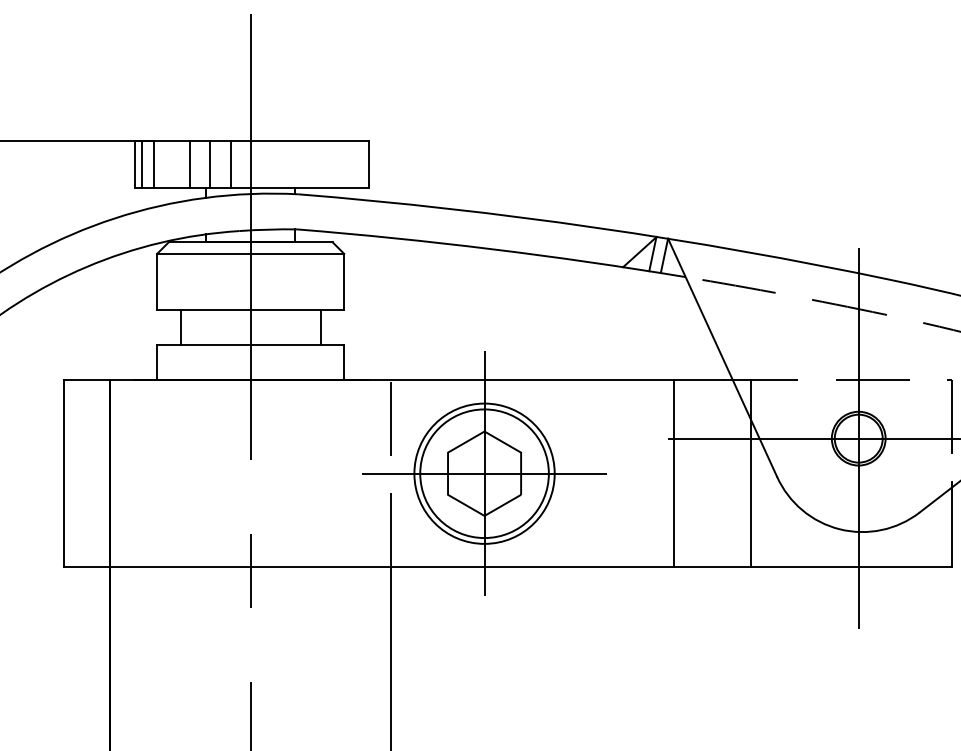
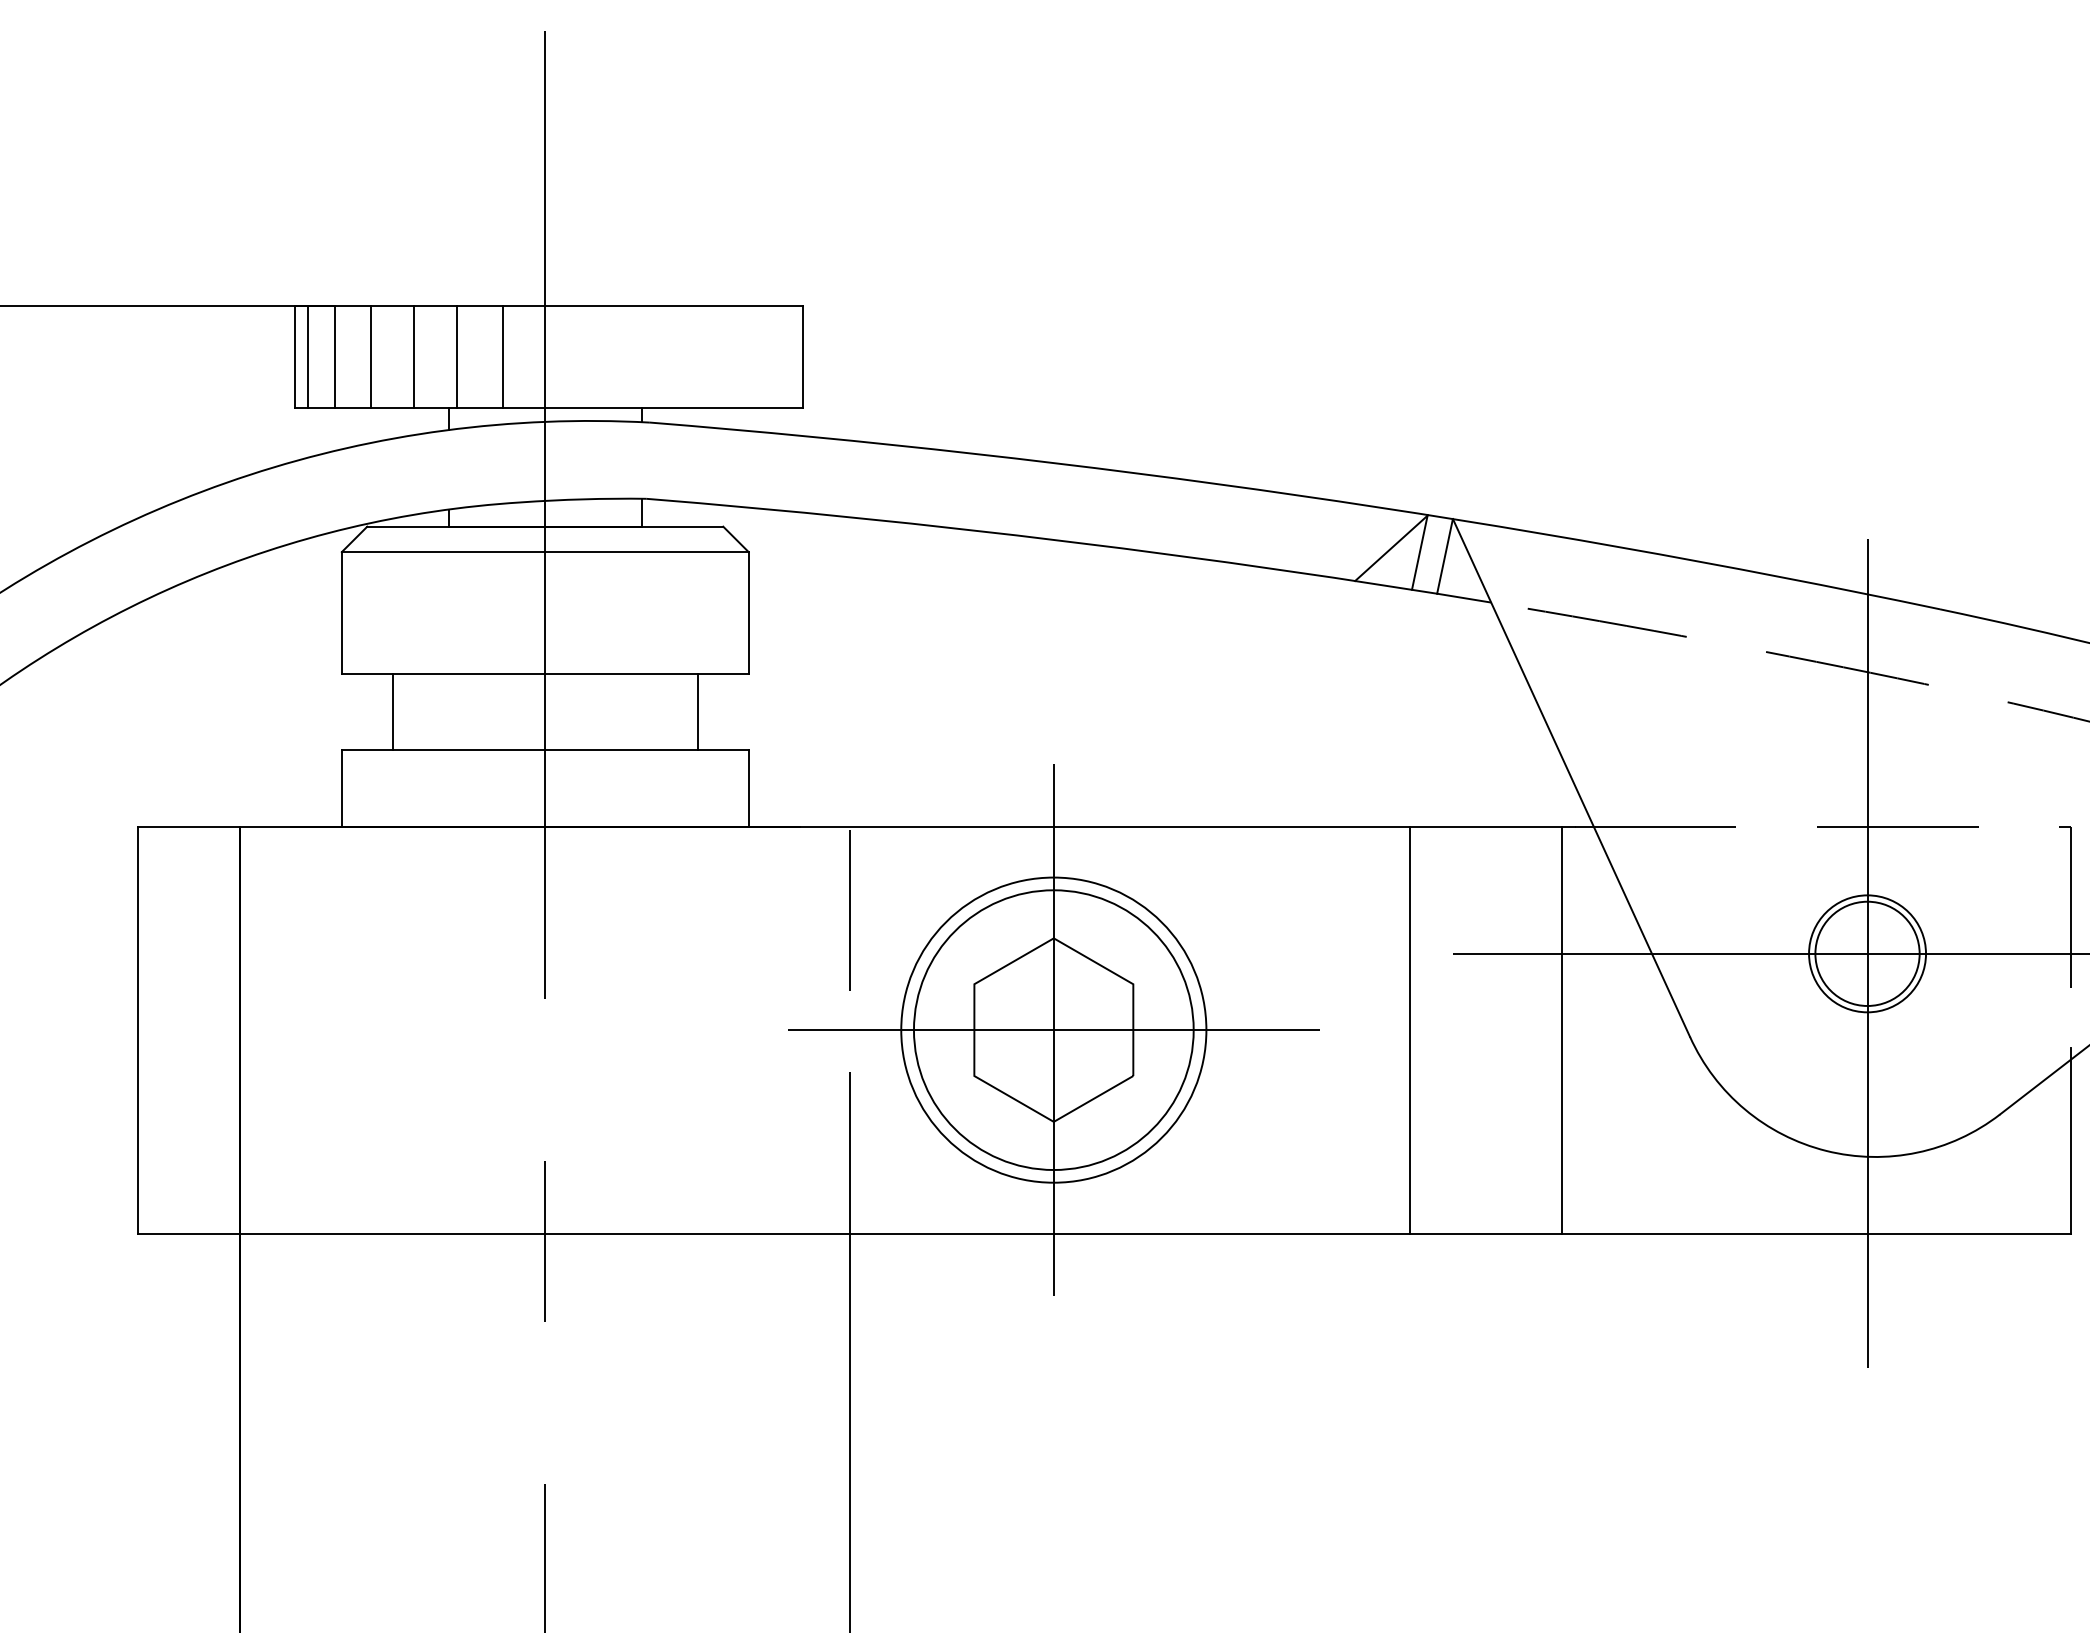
line: (170, 163) -> (370, 355), added
line: (674, 473) -> (1410, 1029), moved
line: (751, 473) -> (1562, 1029), moved

